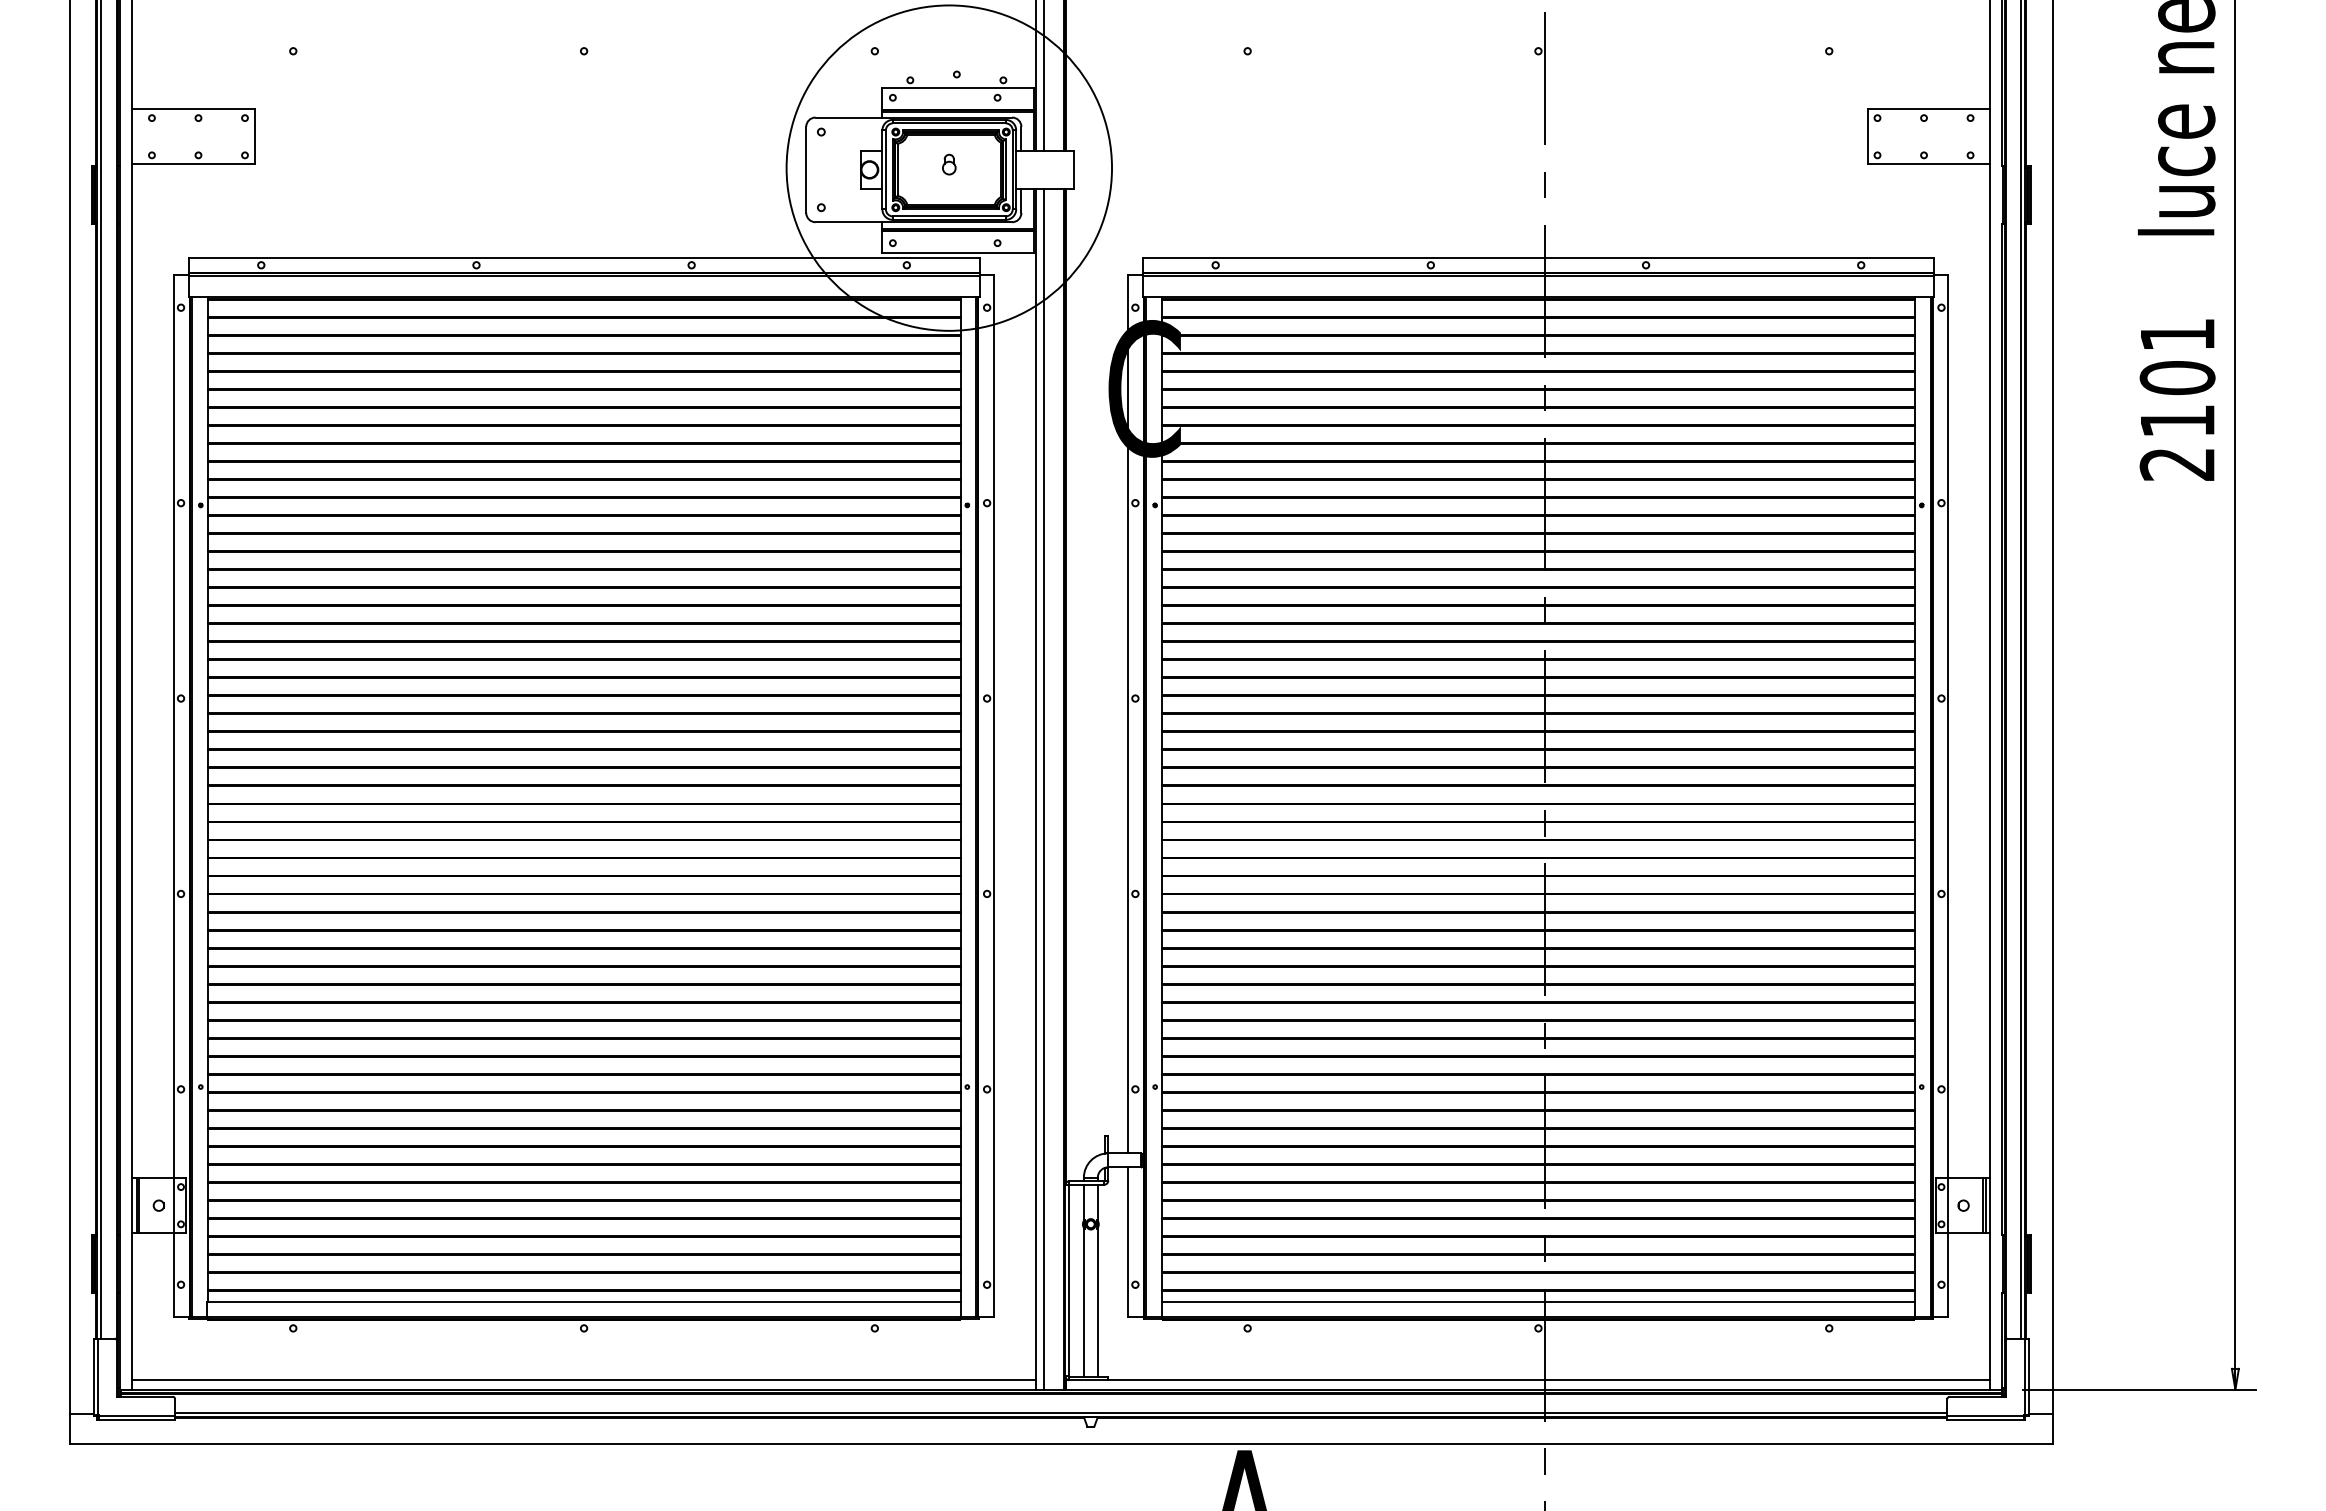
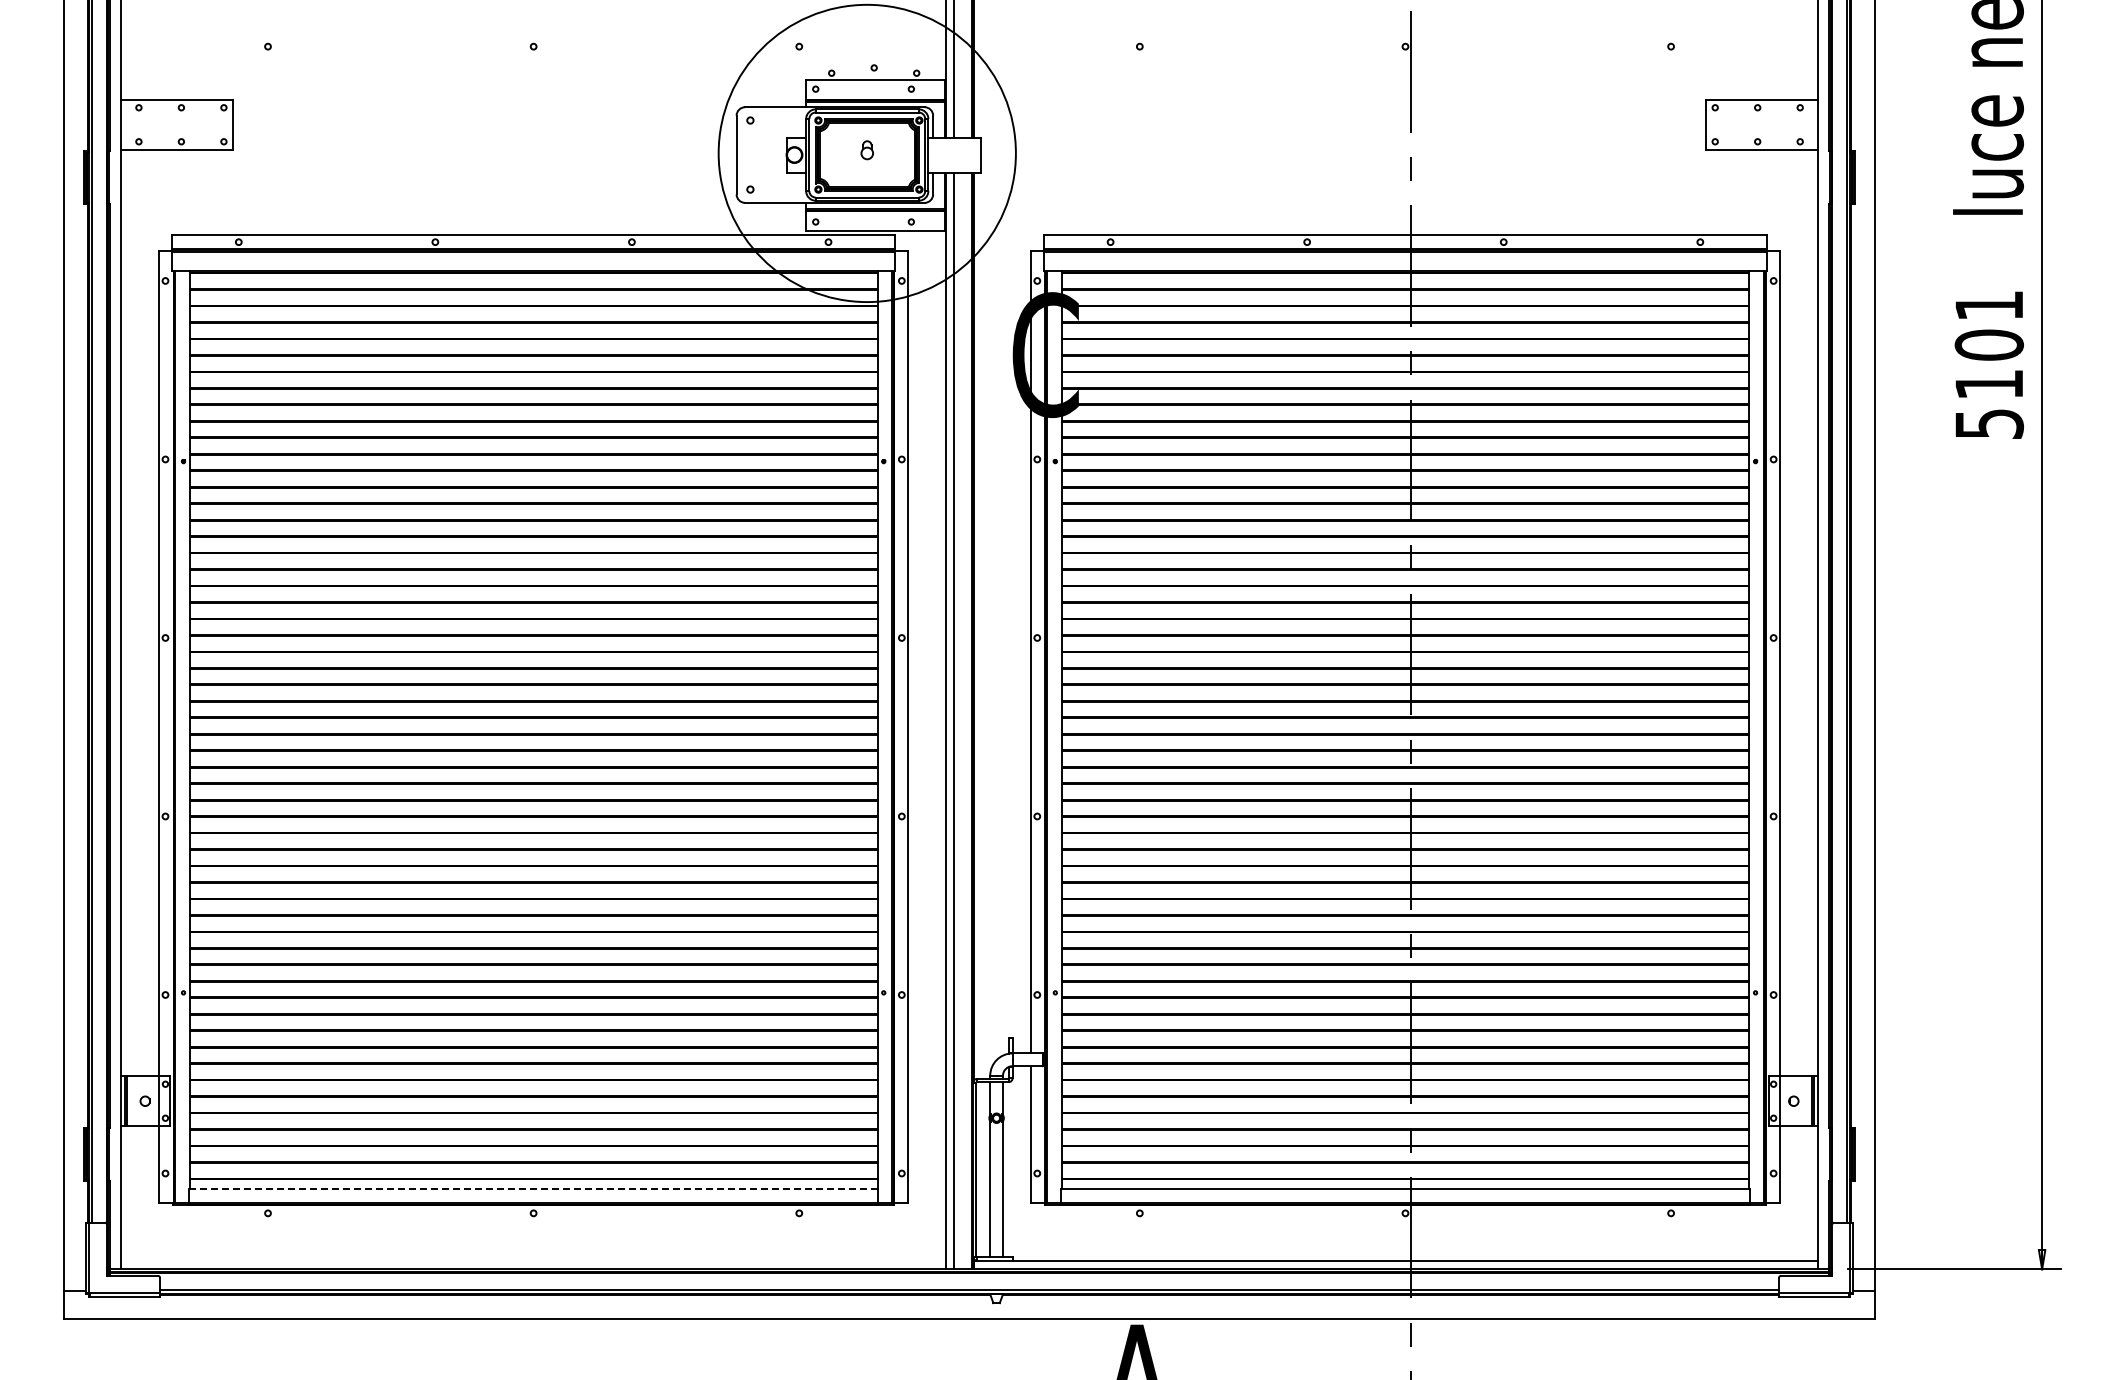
text: (2176, 464) -> (1988, 424), 2101 -> 5101
line: (584, 1301) -> (534, 1188), solid -> dashed
line: (583, 1380) -> (533, 1260), removed

